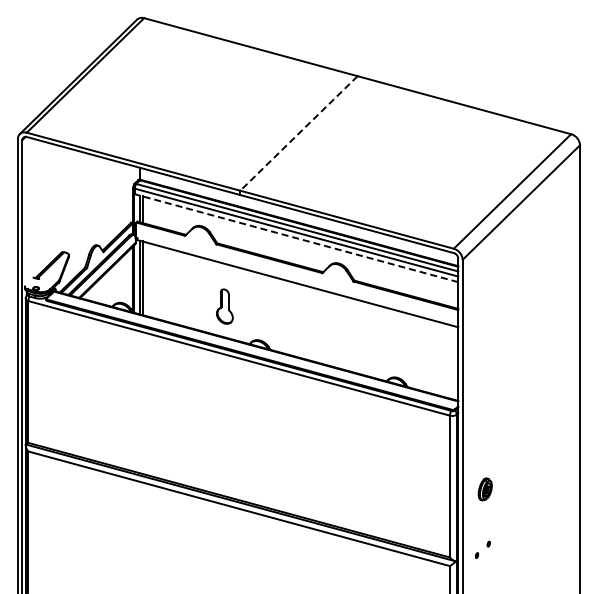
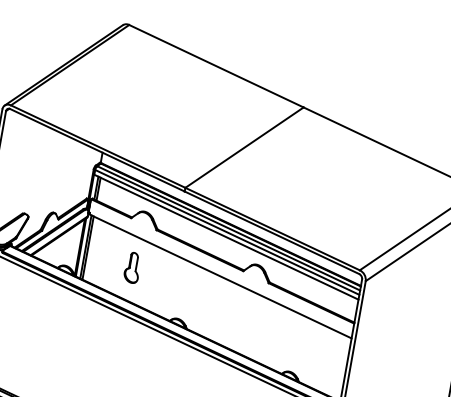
line: (299, 133) -> (244, 147), dashed -> solid
line: (296, 238) -> (226, 237), dashed -> solid
part: (224, 306) -> (132, 267), moved

